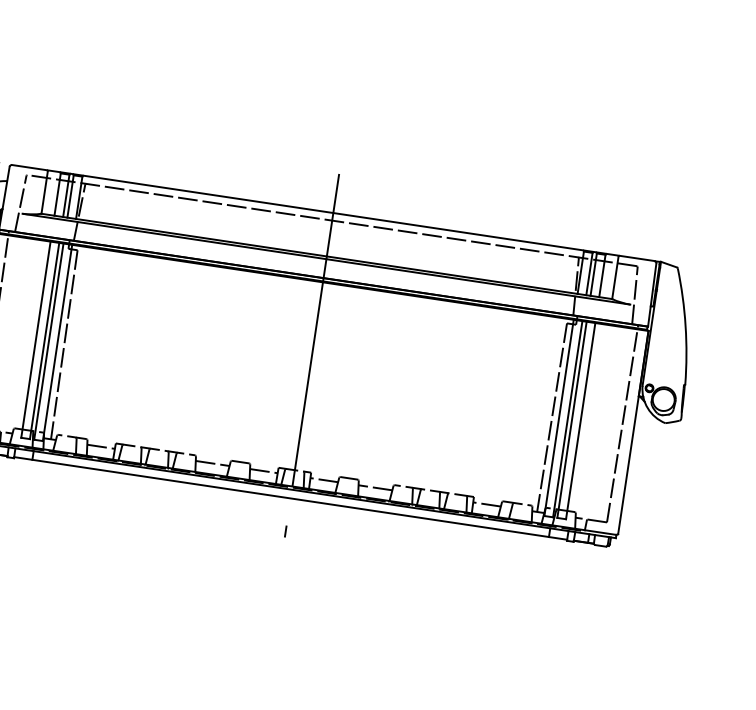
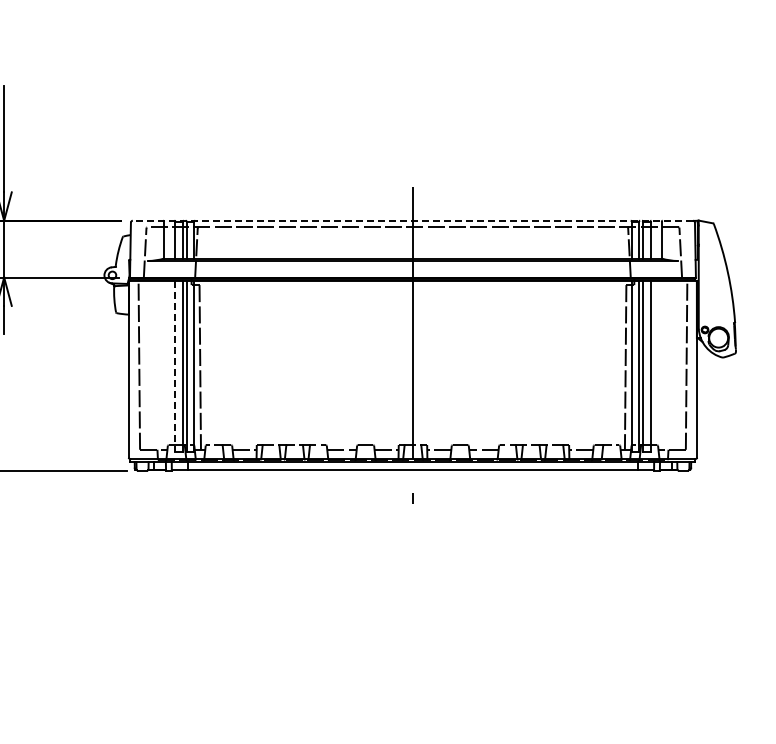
line: (332, 212) -> (412, 220), solid -> dashed
line: (36, 339) -> (175, 366), solid -> dashed

